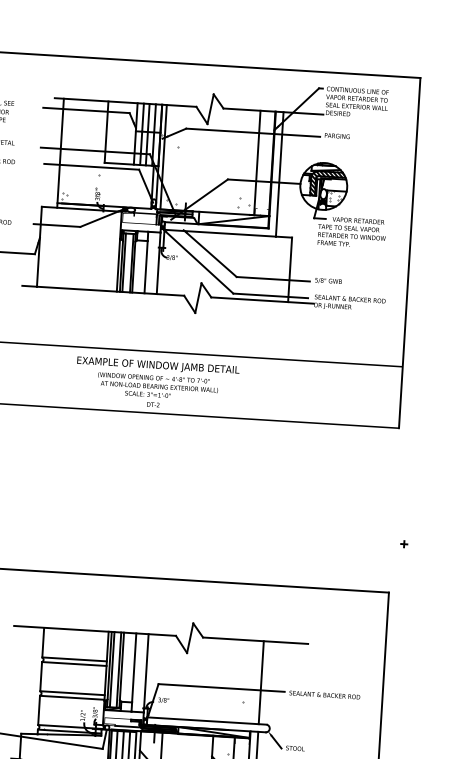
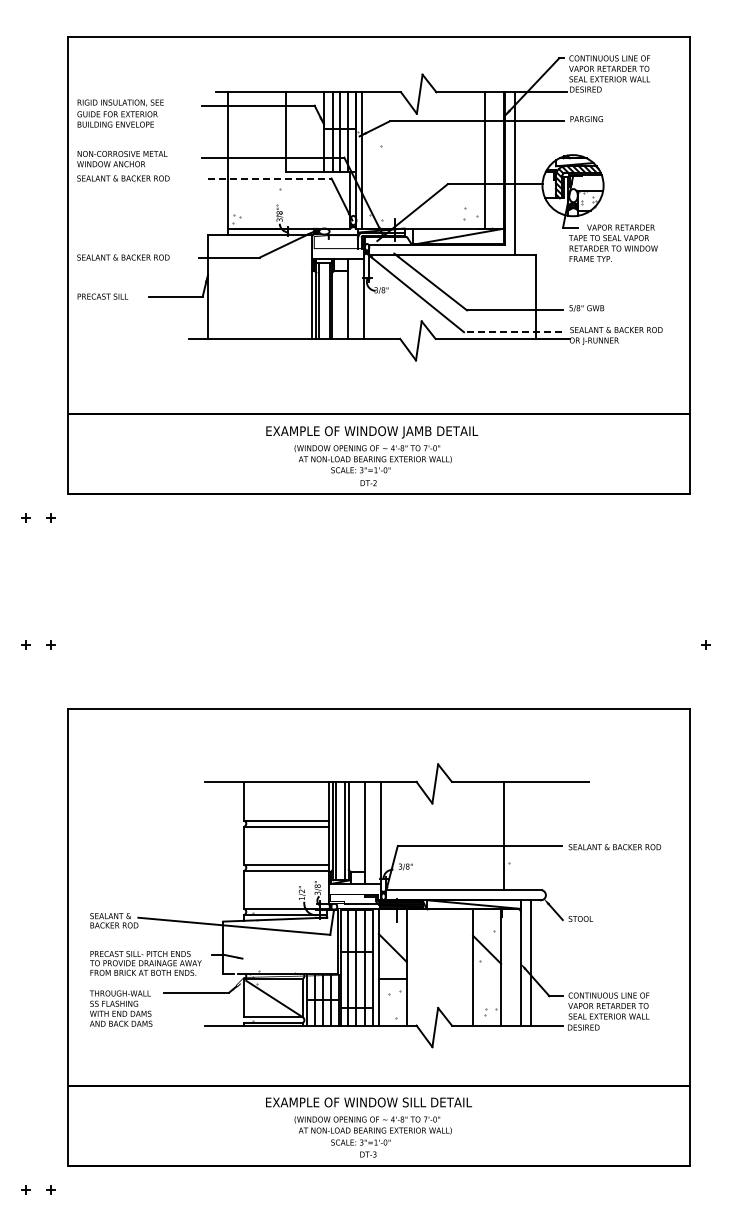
line: (91, 166) -> (269, 178), solid -> dashed
line: (270, 296) -> (512, 332), solid -> dashed
line: (261, 682) -> (504, 835), moved

